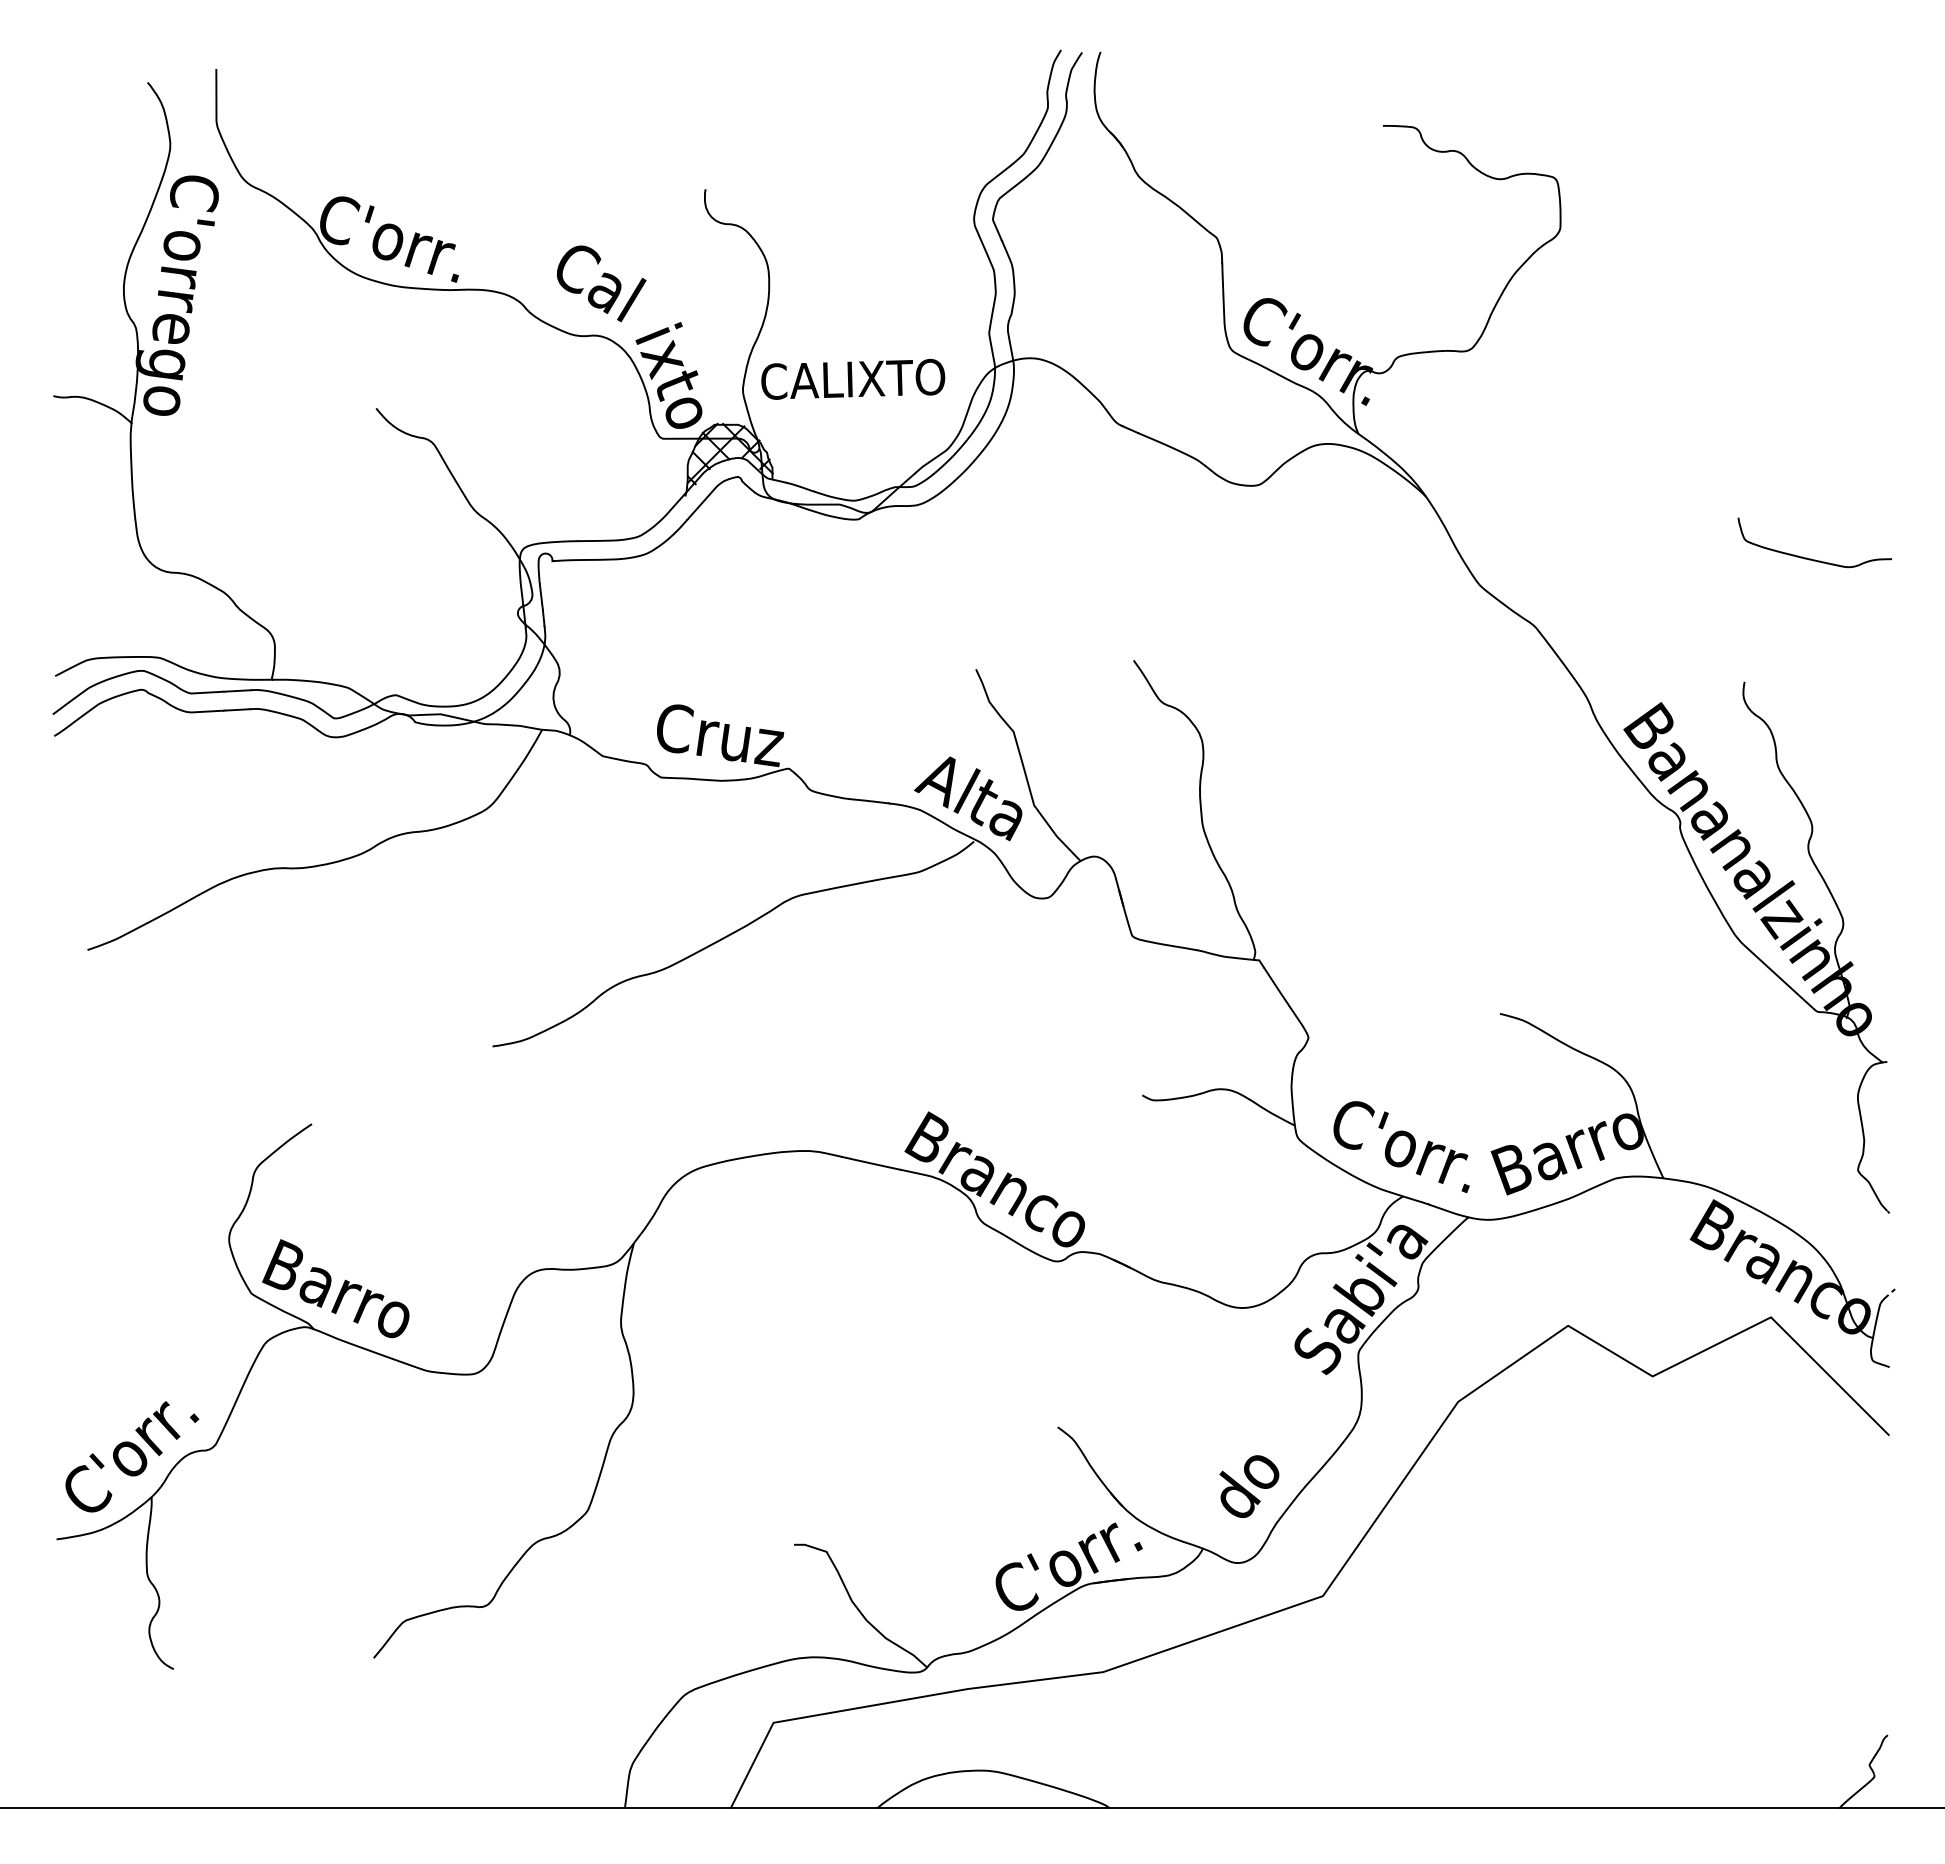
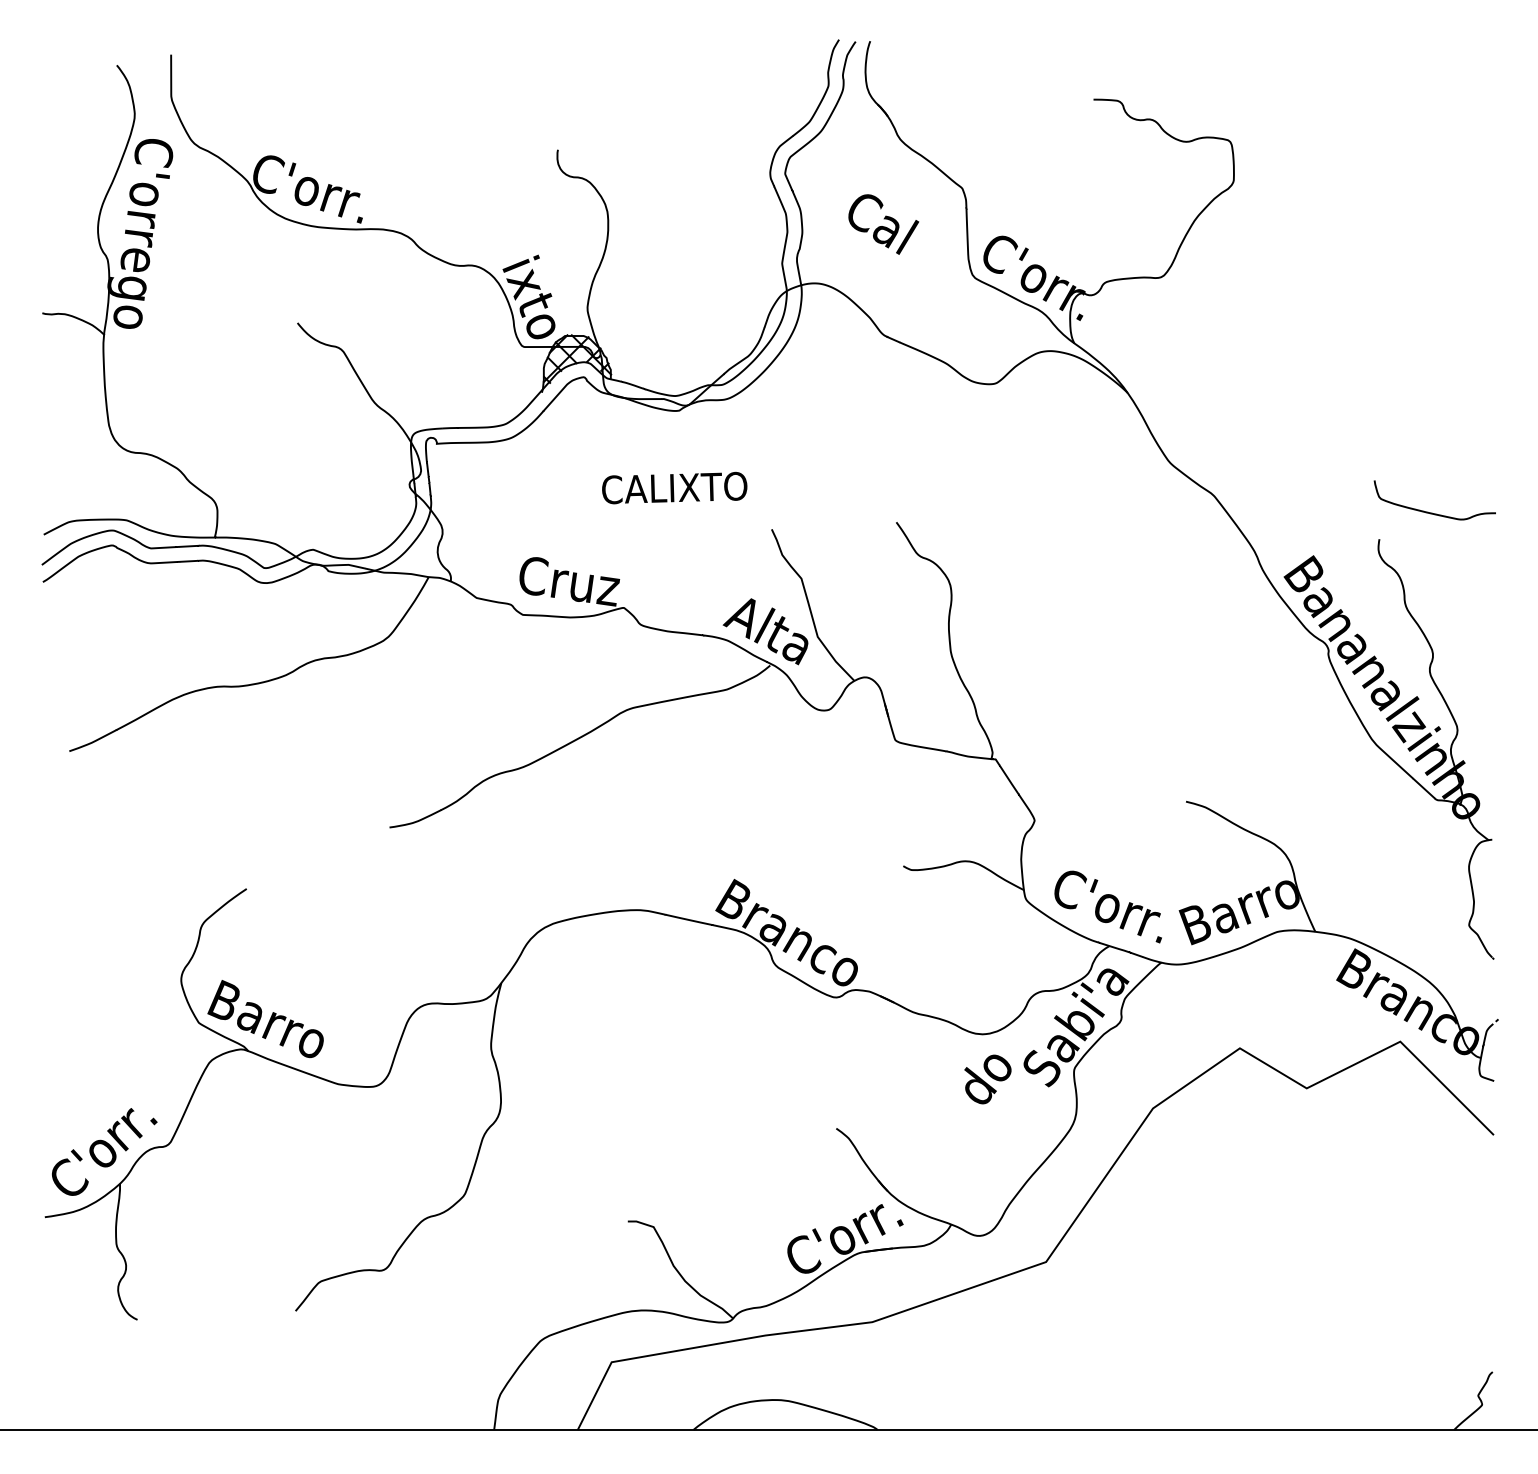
text: (601, 283) -> (883, 224), moved
text: (852, 378) -> (674, 487), moved
curve: (1811, 558) -> (1432, 512), moved
text: (1248, 1486) -> (987, 1079), moved

